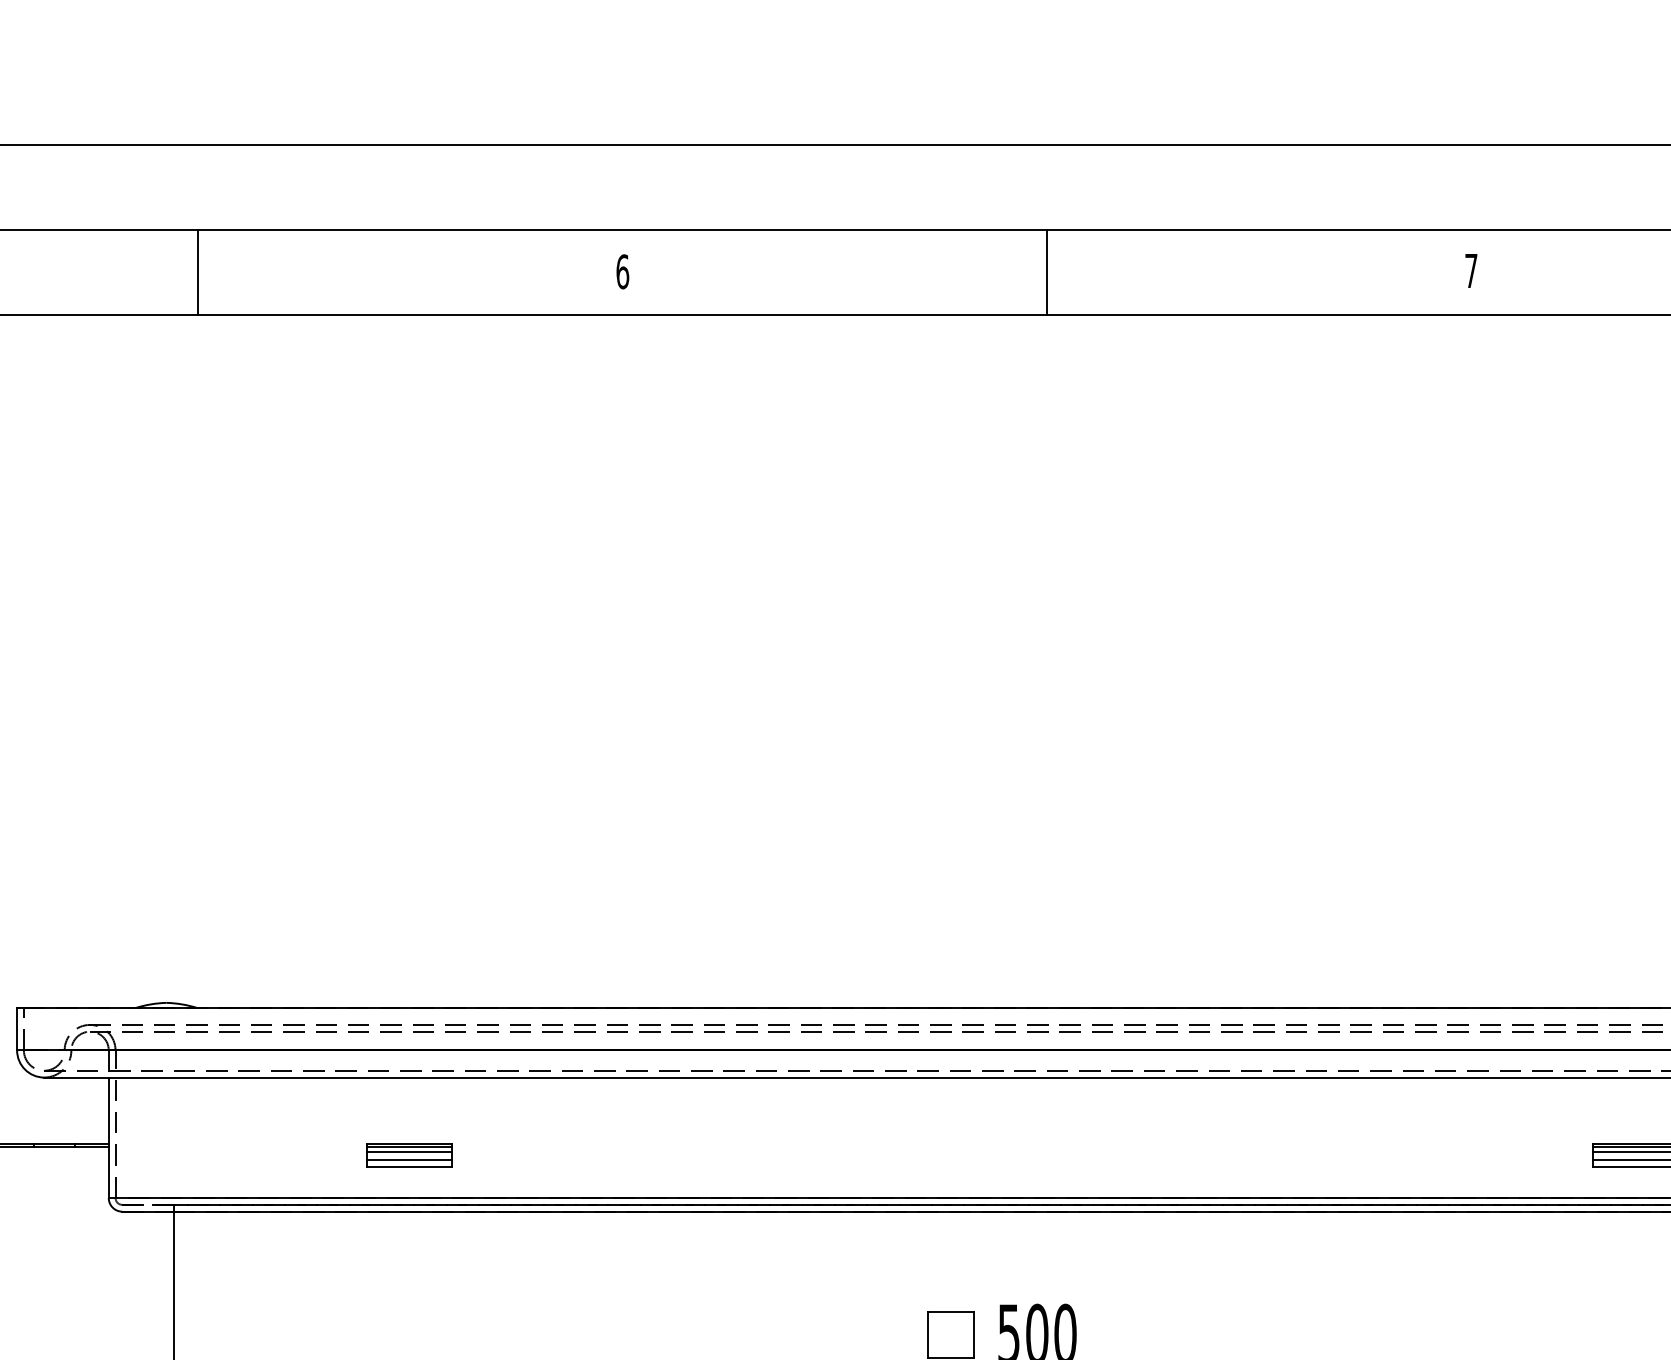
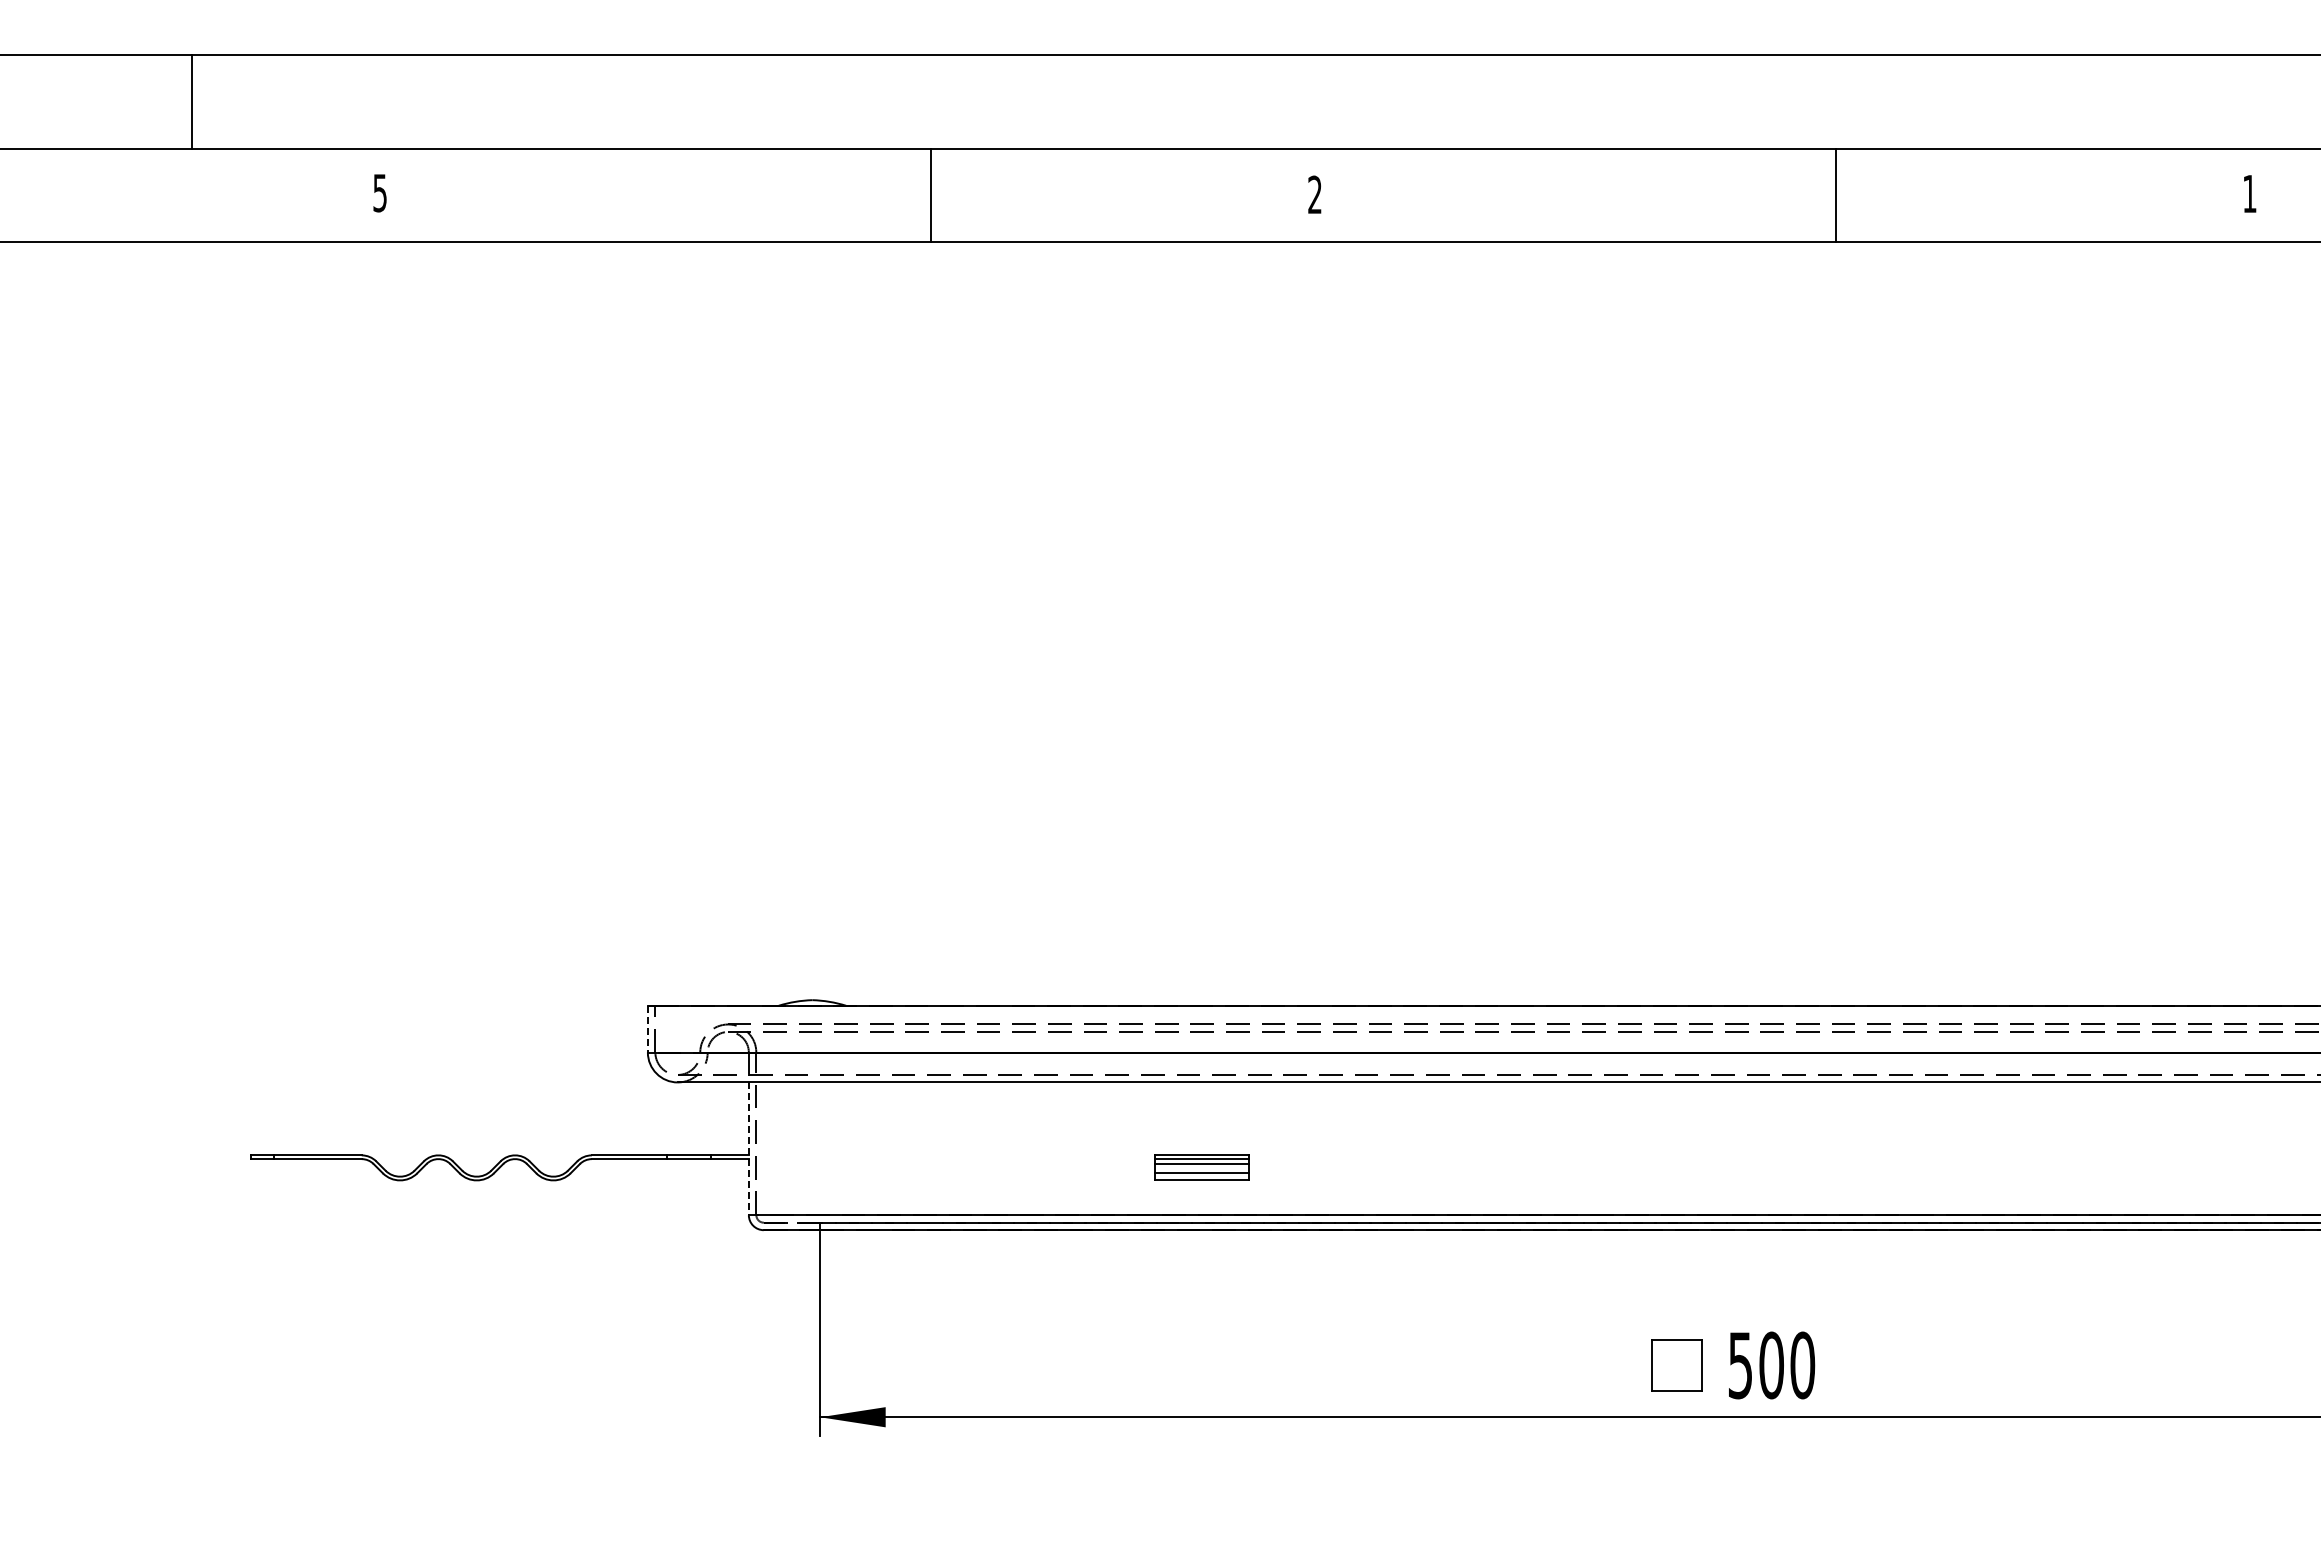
text: (1471, 270) -> (2249, 193), 7 -> 1
text: (623, 271) -> (1315, 194), 6 -> 2
line: (197, 272) -> (930, 195), moved
line: (1047, 272) -> (1836, 195), moved
line: (16, 1029) -> (647, 1029), solid -> dashed
line: (108, 1138) -> (748, 1149), solid -> dashed
part: (408, 1154) -> (1201, 1167), moved

